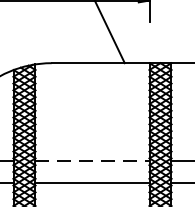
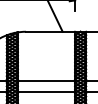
line: (92, 160) -> (46, 80), dashed -> solid

